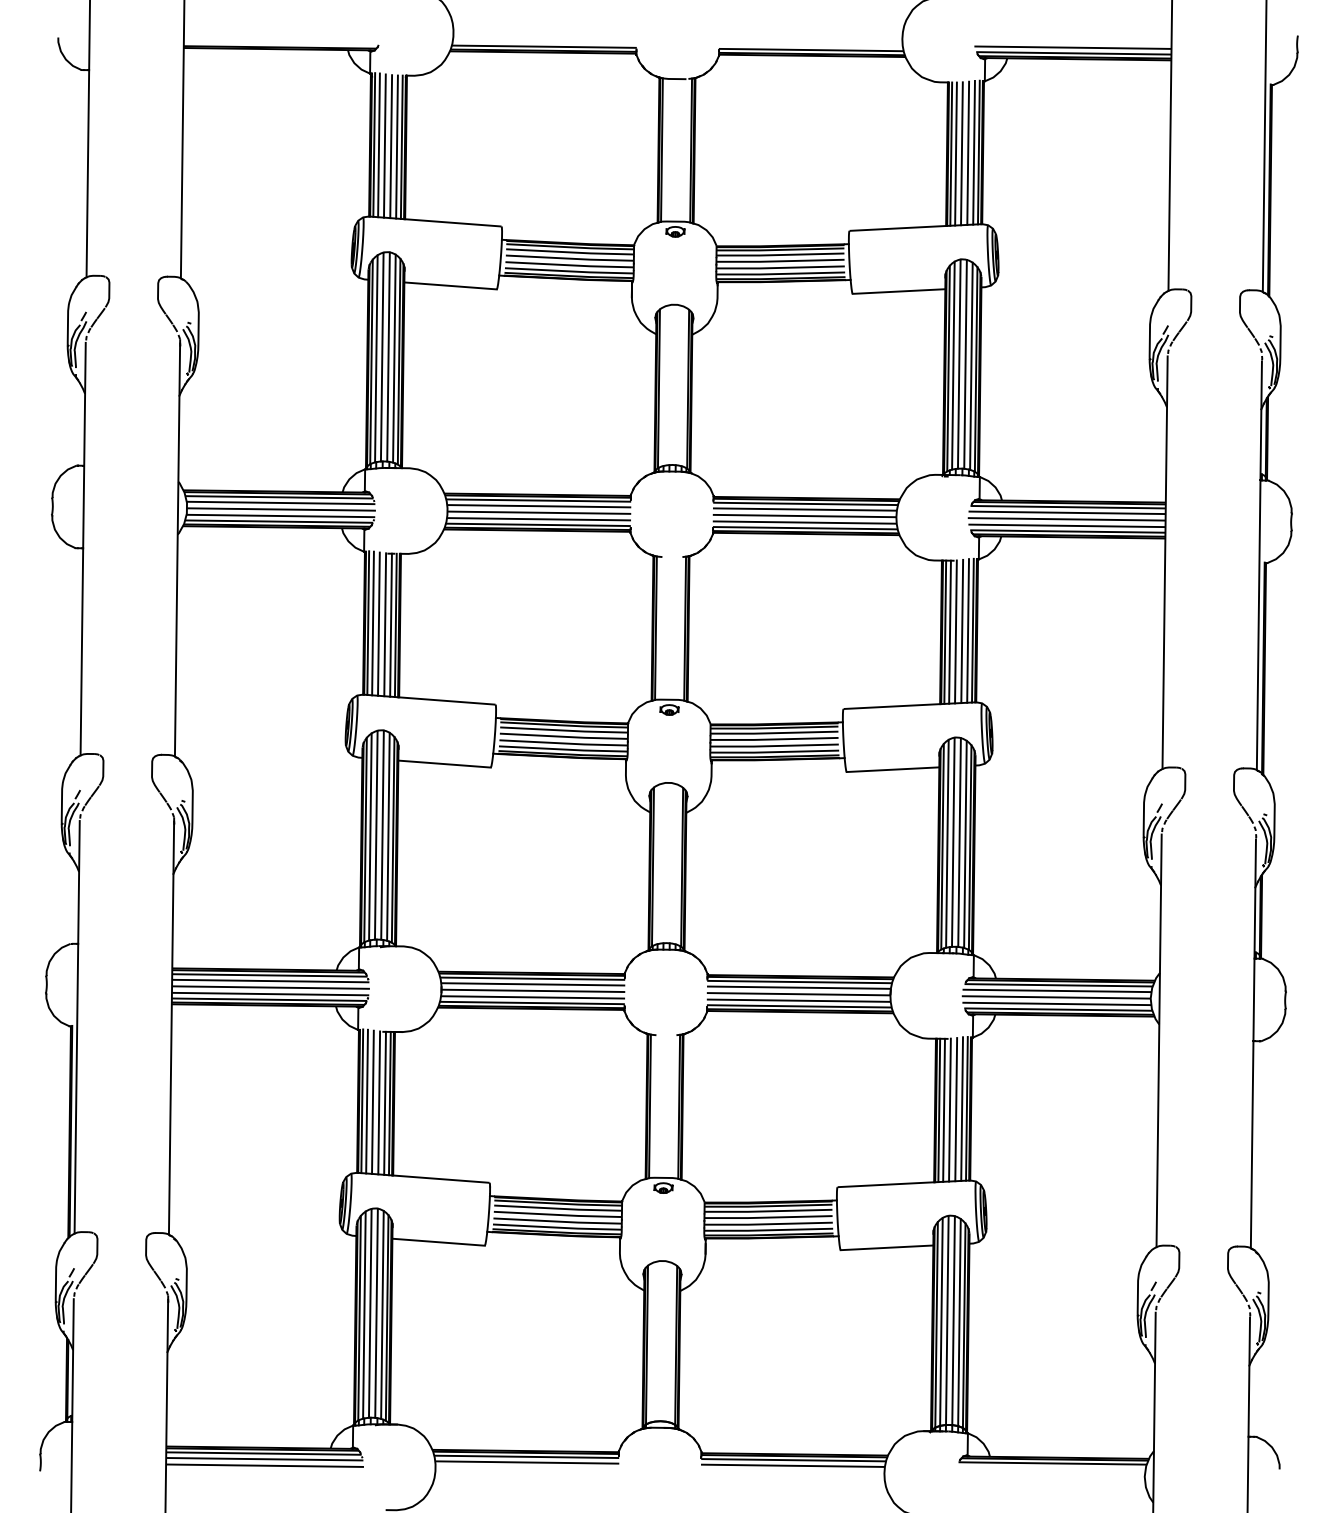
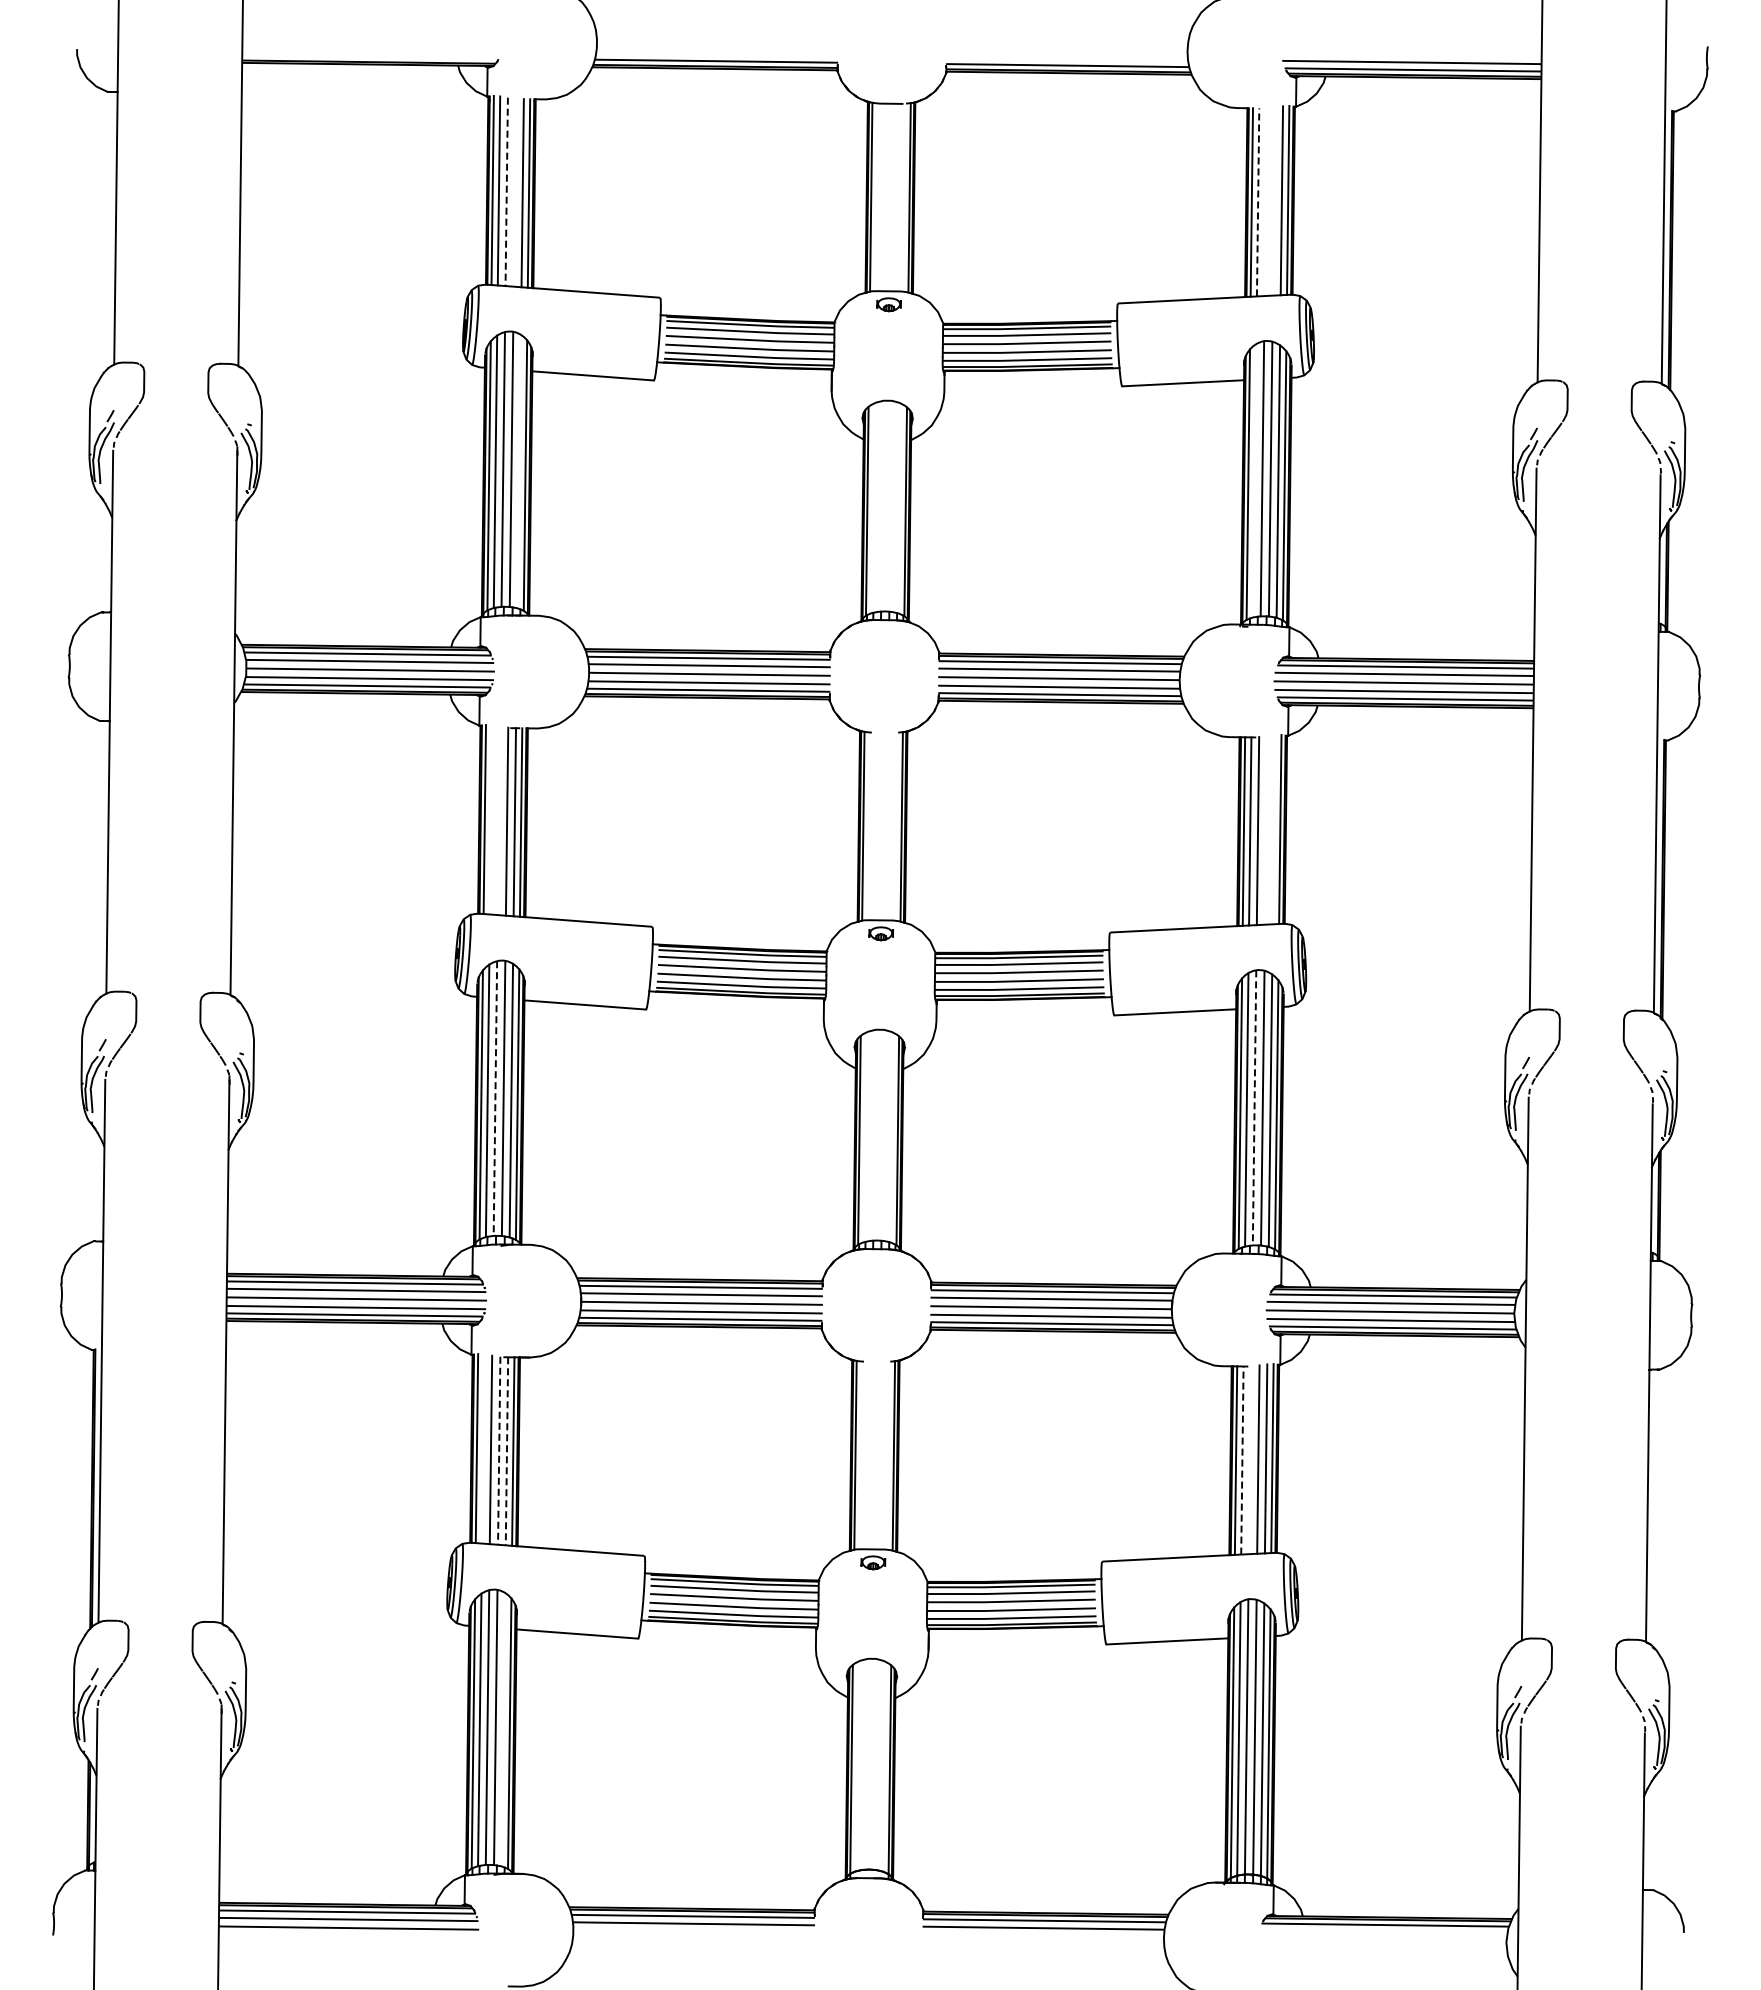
line: (384, 146) -> (506, 192), solid -> dashed
line: (390, 146) -> (514, 192), removed
line: (956, 153) -> (1258, 201), solid -> dashed
line: (967, 153) -> (1273, 201), removed
line: (961, 154) -> (1265, 202), removed
line: (393, 358) -> (518, 471), removed
line: (953, 365) -> (1254, 480), removed
line: (372, 623) -> (490, 819), removed
line: (378, 623) -> (498, 820), removed
line: (967, 630) -> (1273, 829), removed
line: (962, 631) -> (1266, 830), removed
line: (376, 835) -> (495, 1099), solid -> dashed
line: (953, 842) -> (1254, 1107), solid -> dashed
line: (367, 1101) -> (483, 1448), removed
line: (379, 1103) -> (499, 1451), solid -> dashed
line: (384, 1103) -> (506, 1451), solid -> dashed
line: (944, 1110) -> (1242, 1460), solid -> dashed
line: (949, 1110) -> (1249, 1460), removed
line: (382, 1314) -> (503, 1729), removed

